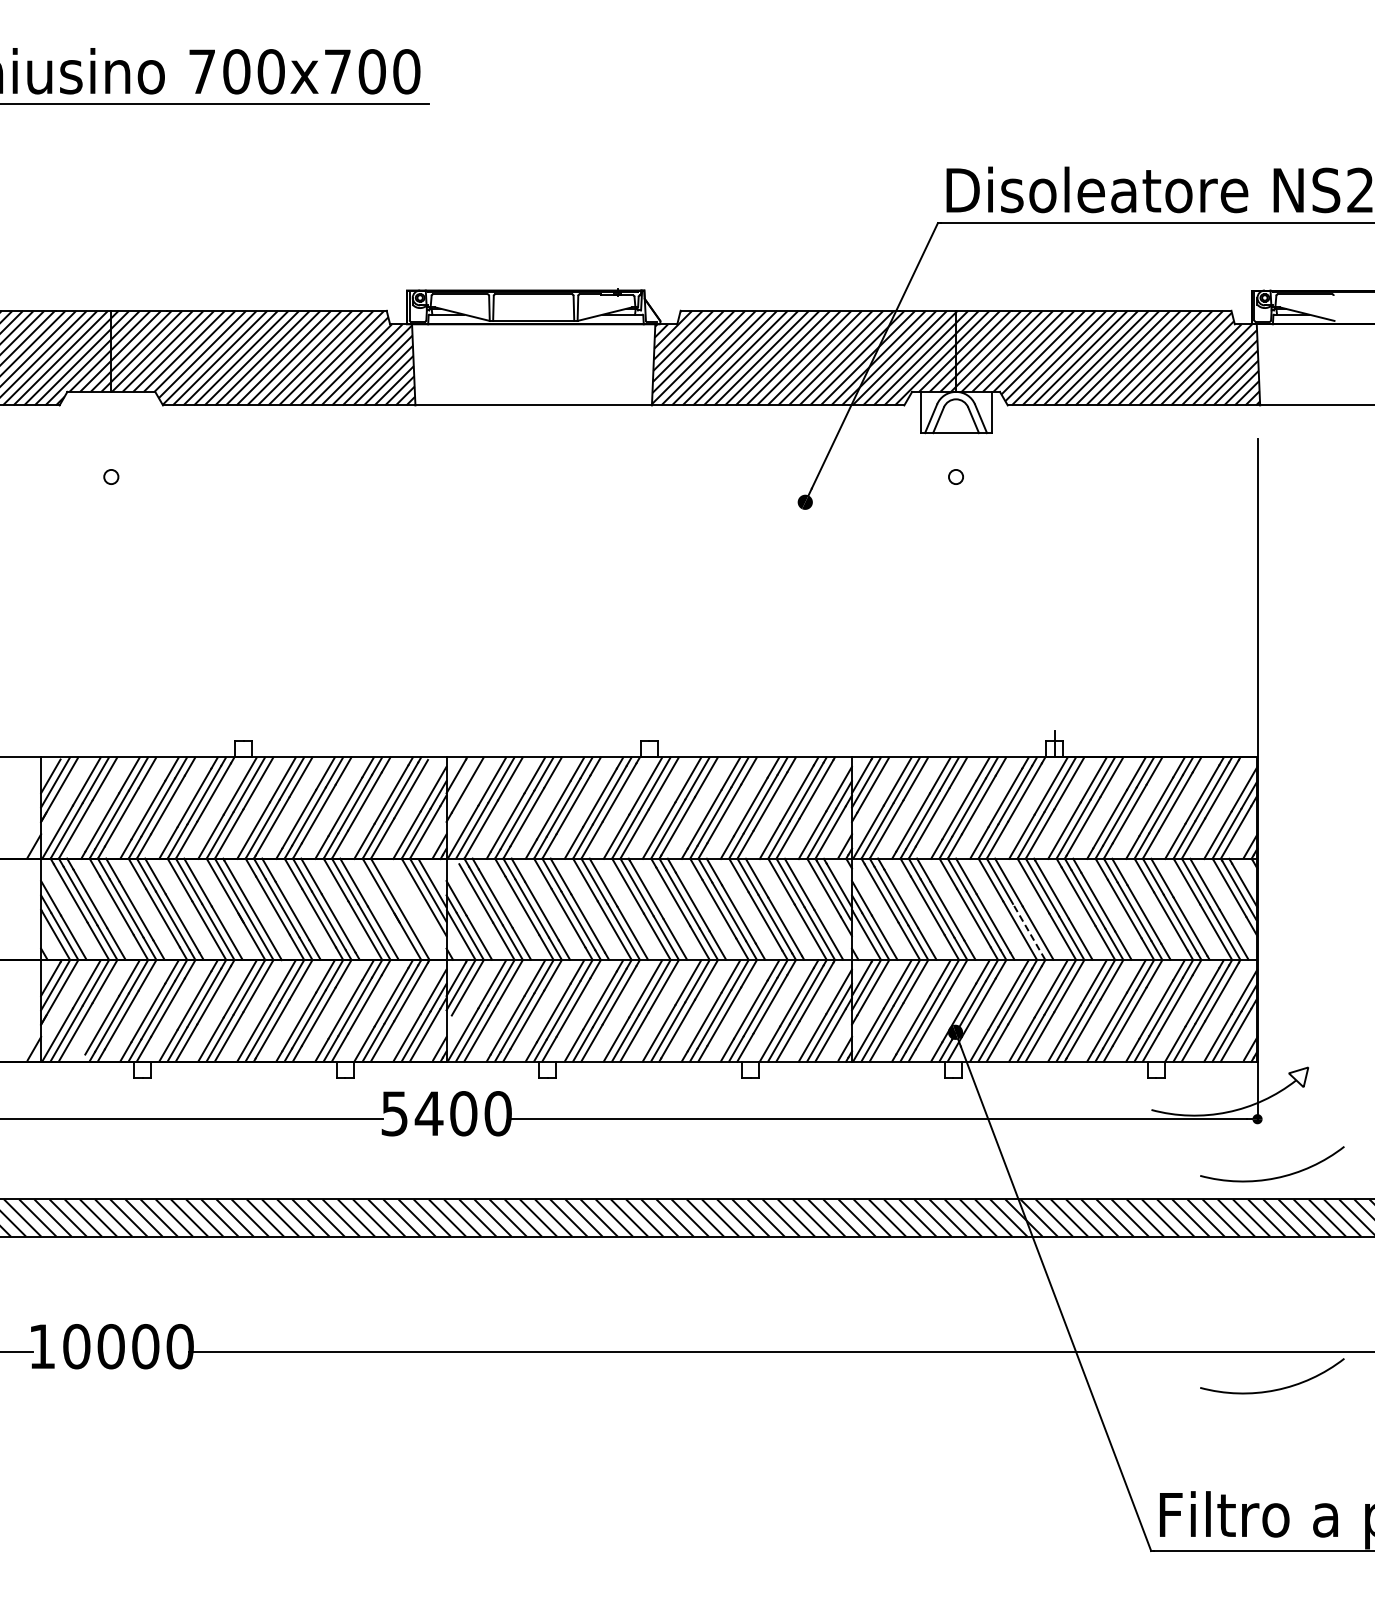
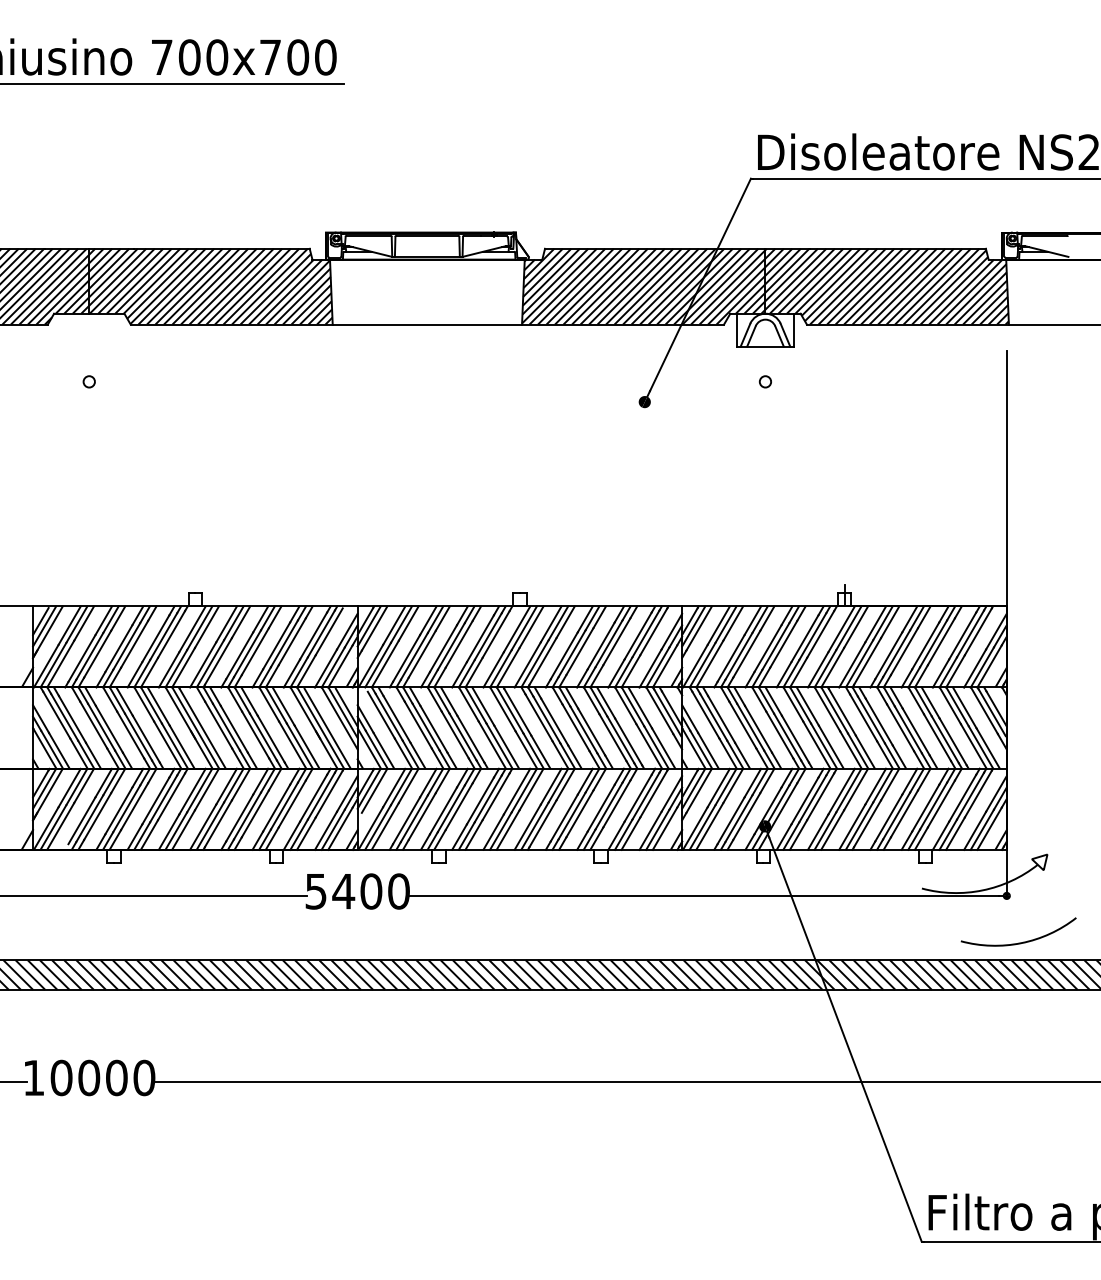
line: (460, 782) -> (368, 626), added
line: (408, 910) -> (327, 728), added
line: (1028, 931) -> (823, 745), dashed -> solid
arc: (1277, 1388) -> (1022, 1111), removed

